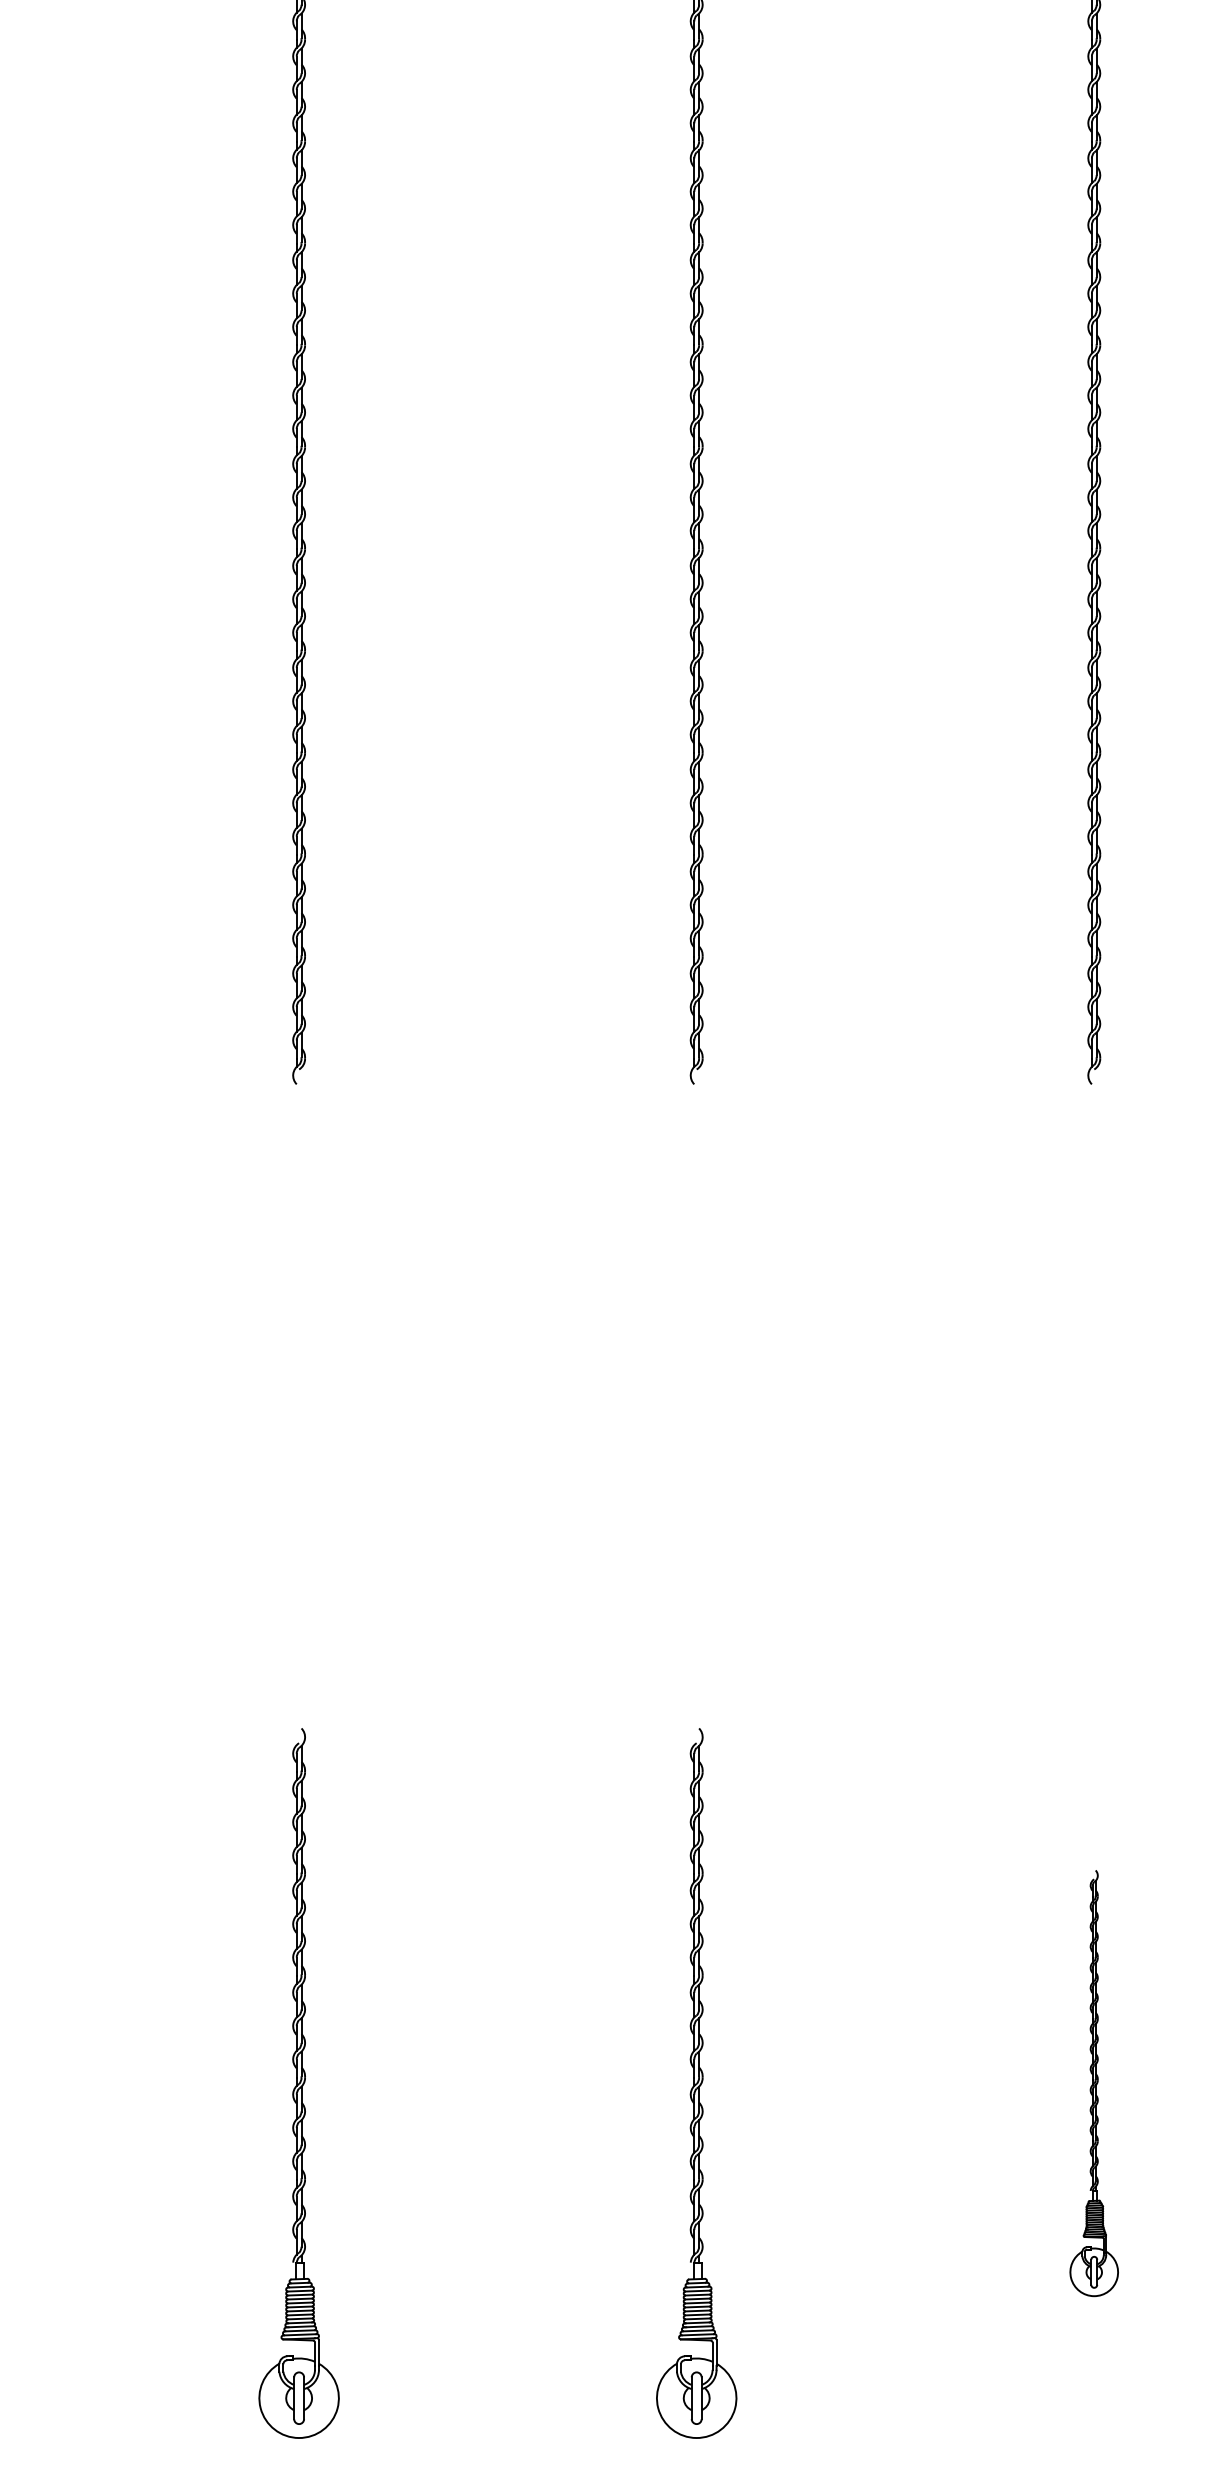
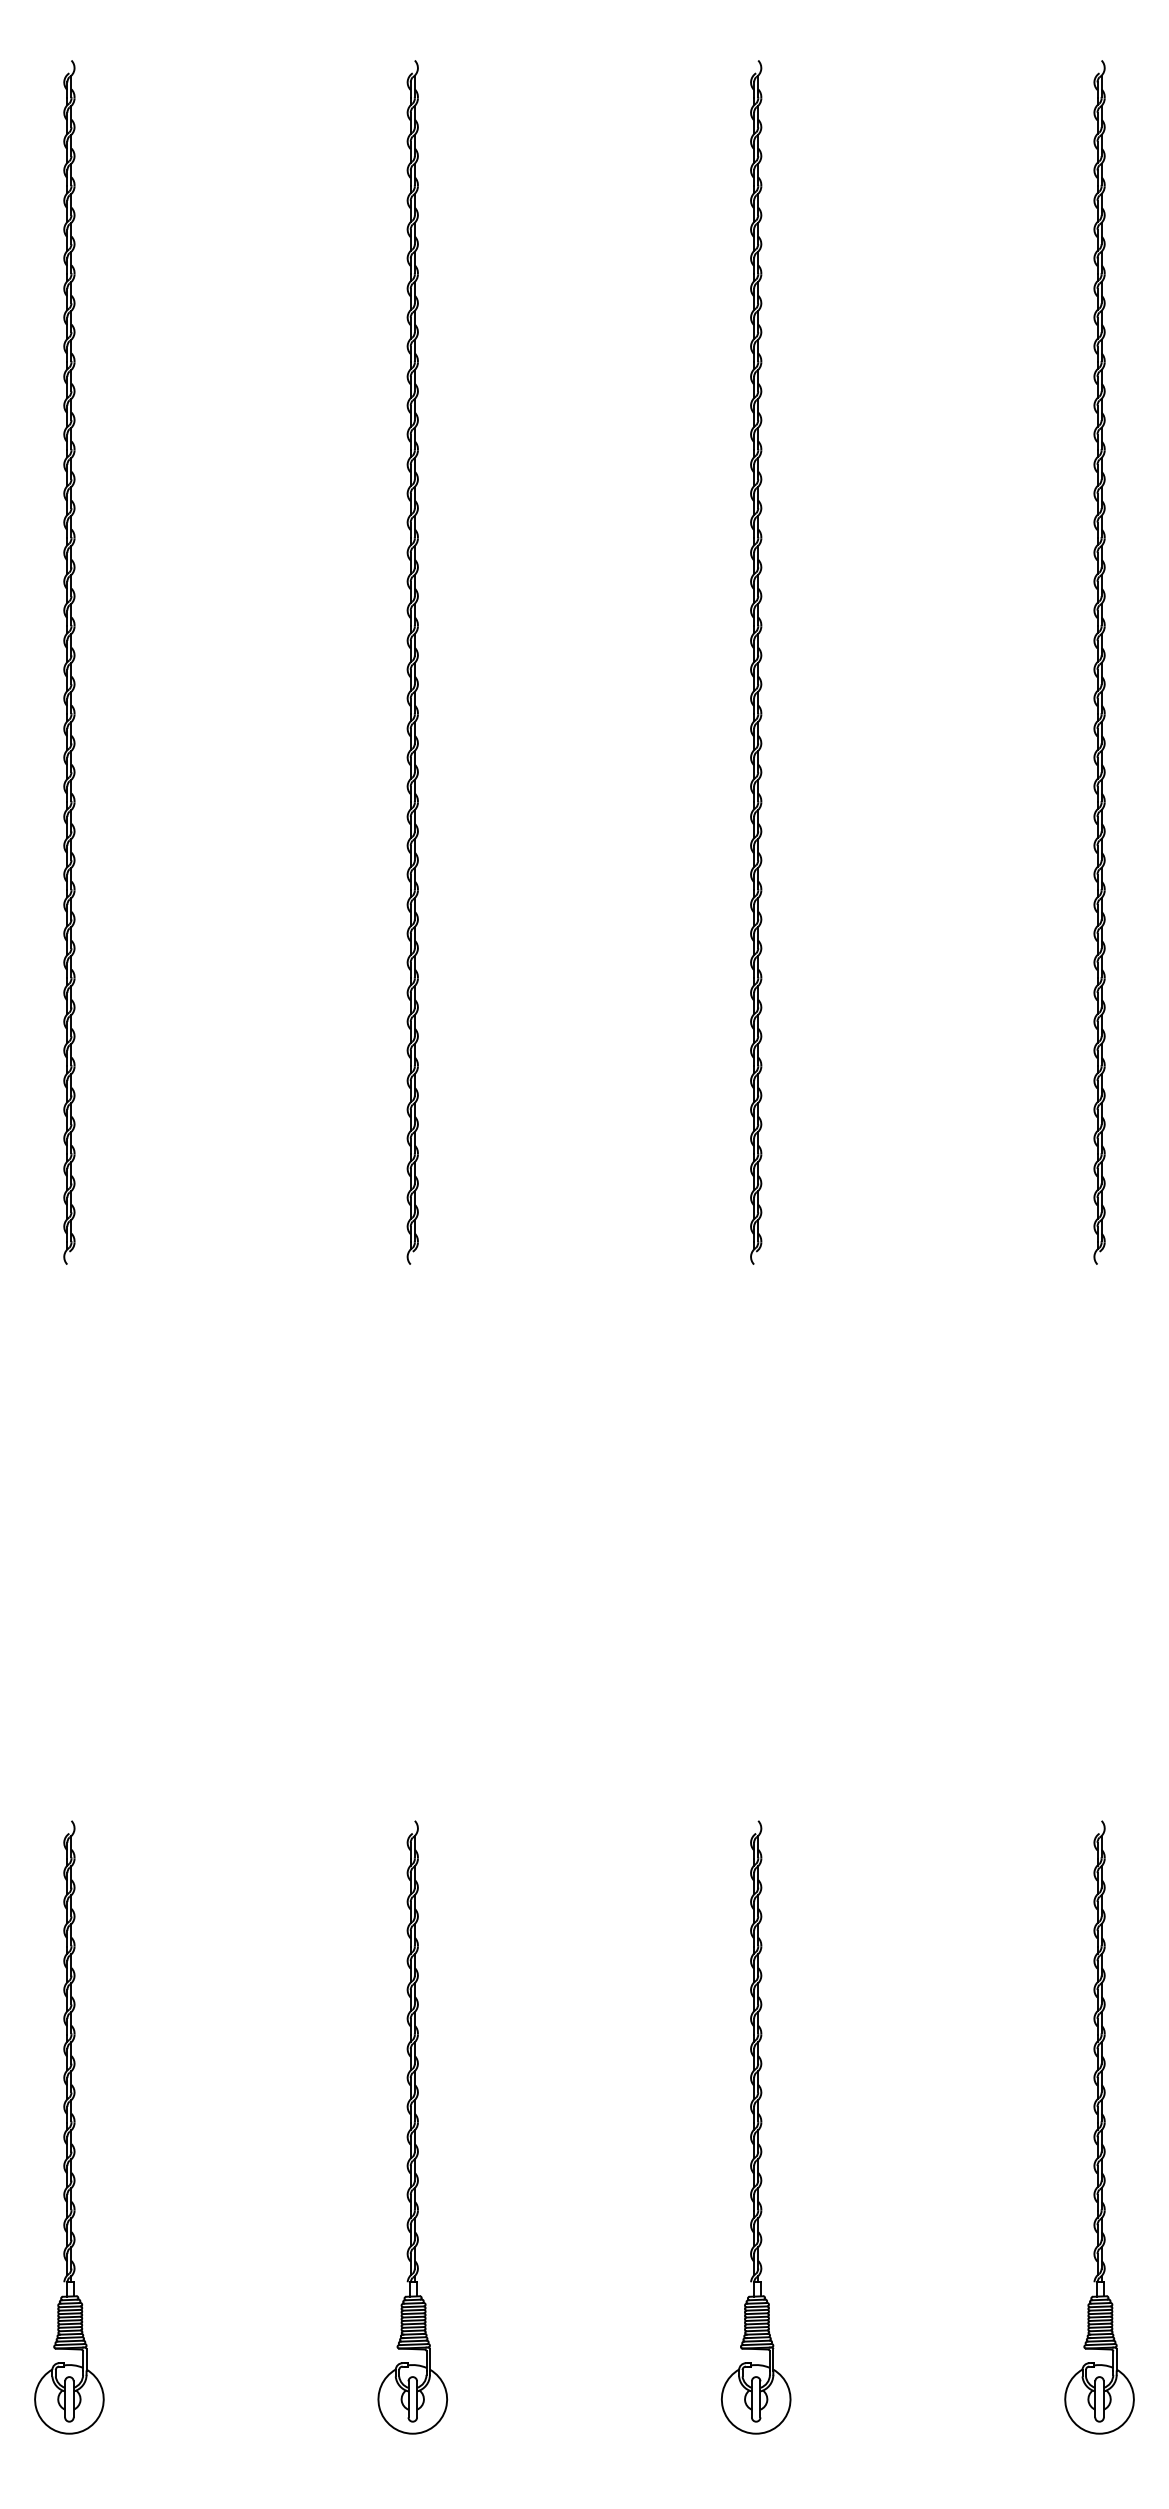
part: (1094, 2083) -> (1099, 2127), size x1.67

